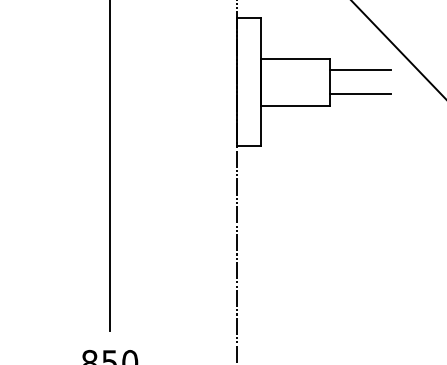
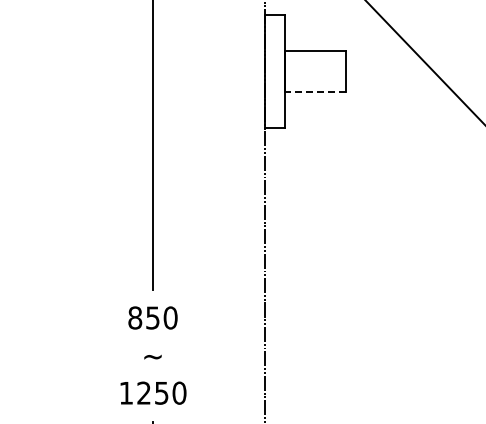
line: (360, 69) -> (372, 60), removed
line: (360, 93) -> (372, 81), removed
line: (295, 106) -> (315, 92), solid -> dashed

